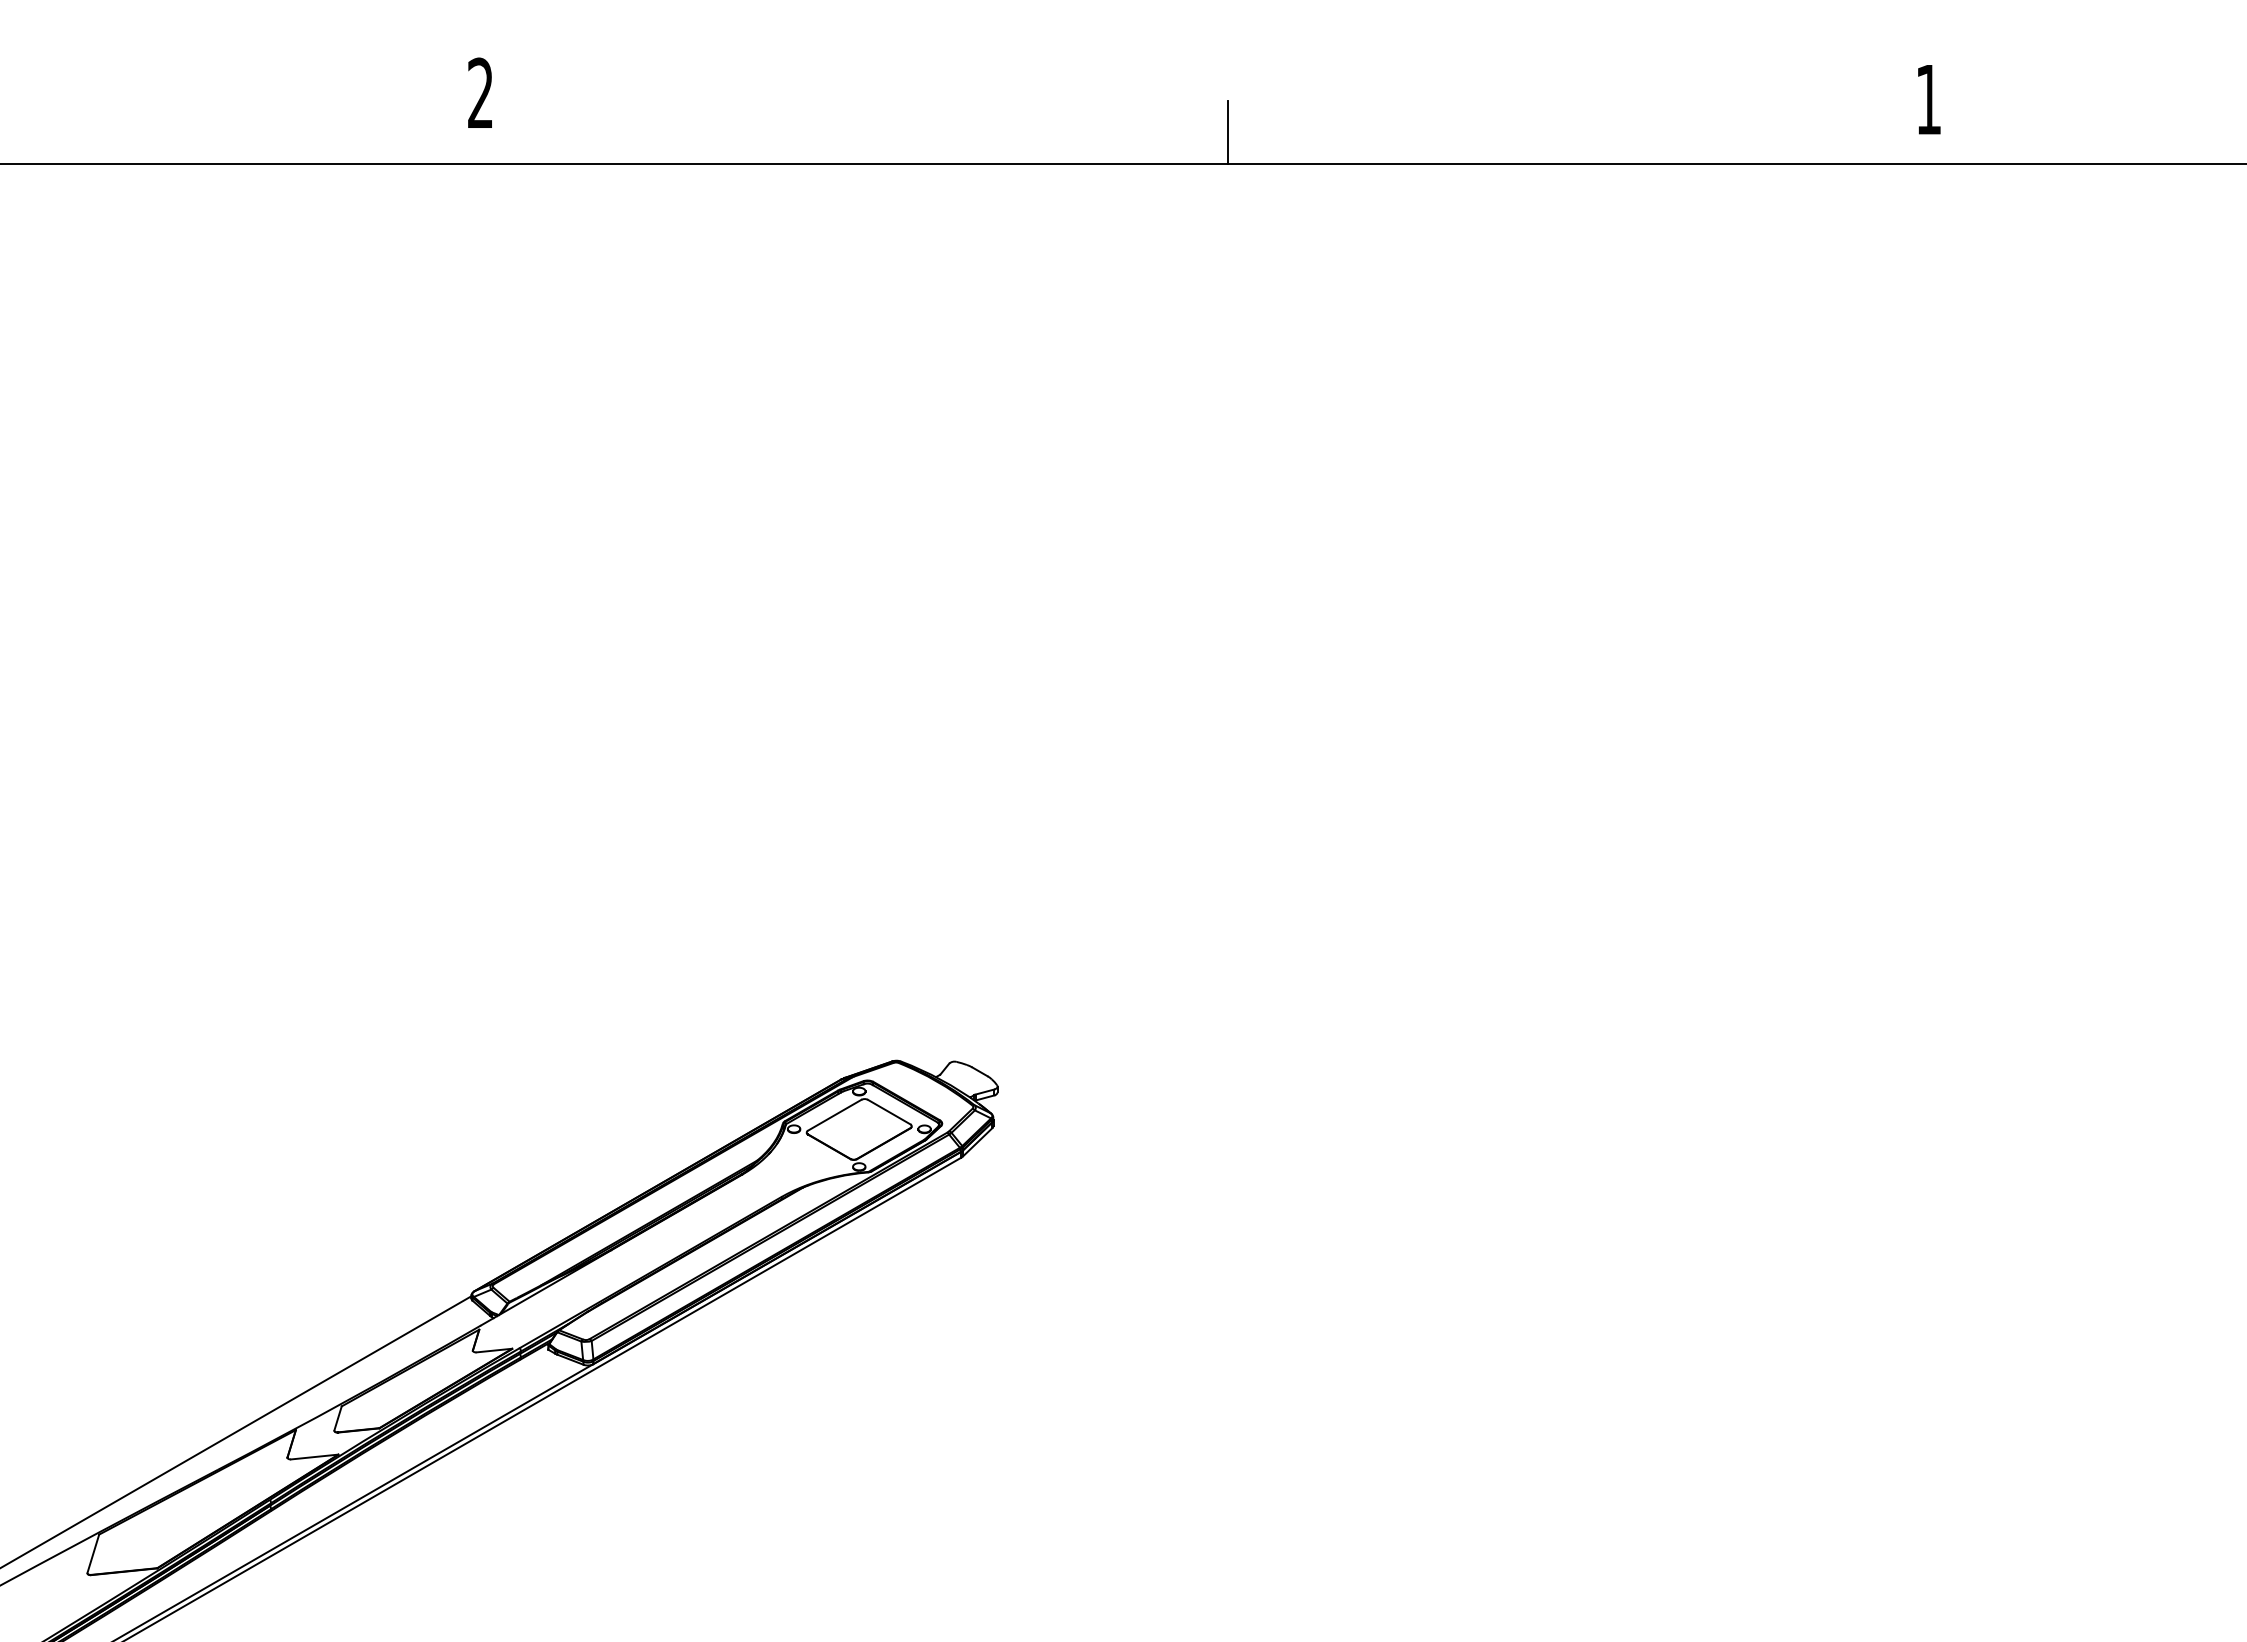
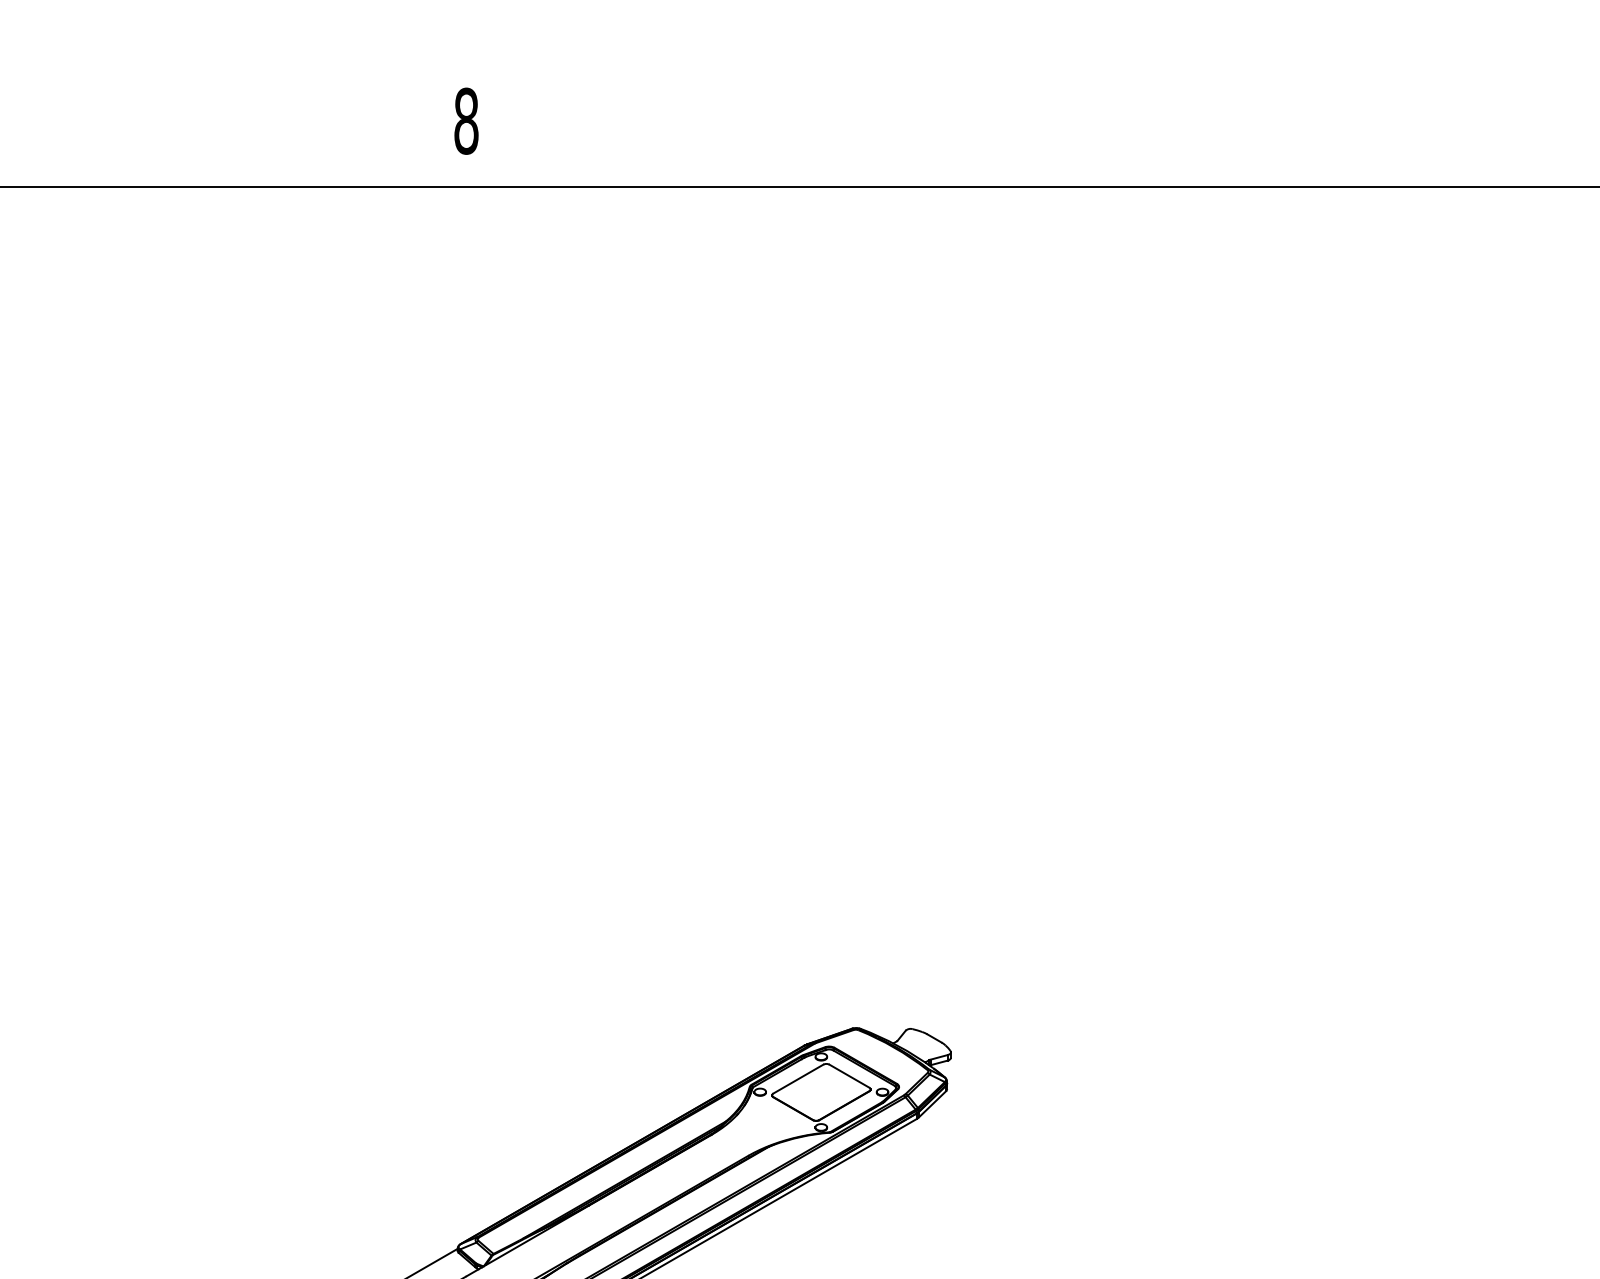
text: (480, 93) -> (466, 121), 2 -> 8
line: (1227, 132) -> (1166, 157), removed

